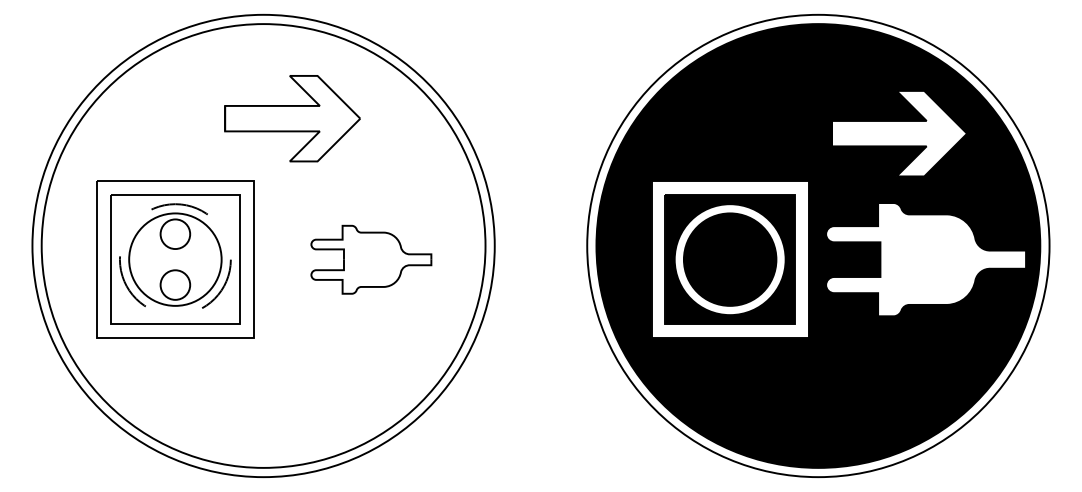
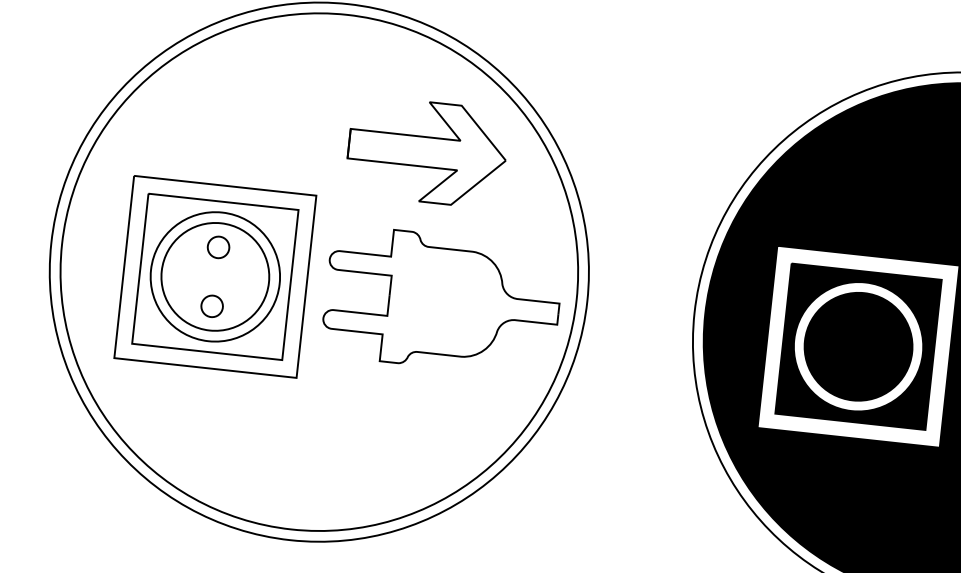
part: (292, 118) -> (427, 151), moved
circle: (175, 234) -> (218, 247), size x0.62
circle: (174, 259) -> (214, 276), dashed -> solid
part: (371, 259) -> (442, 301), size x1.67
circle: (175, 284) -> (212, 305), size x0.62

